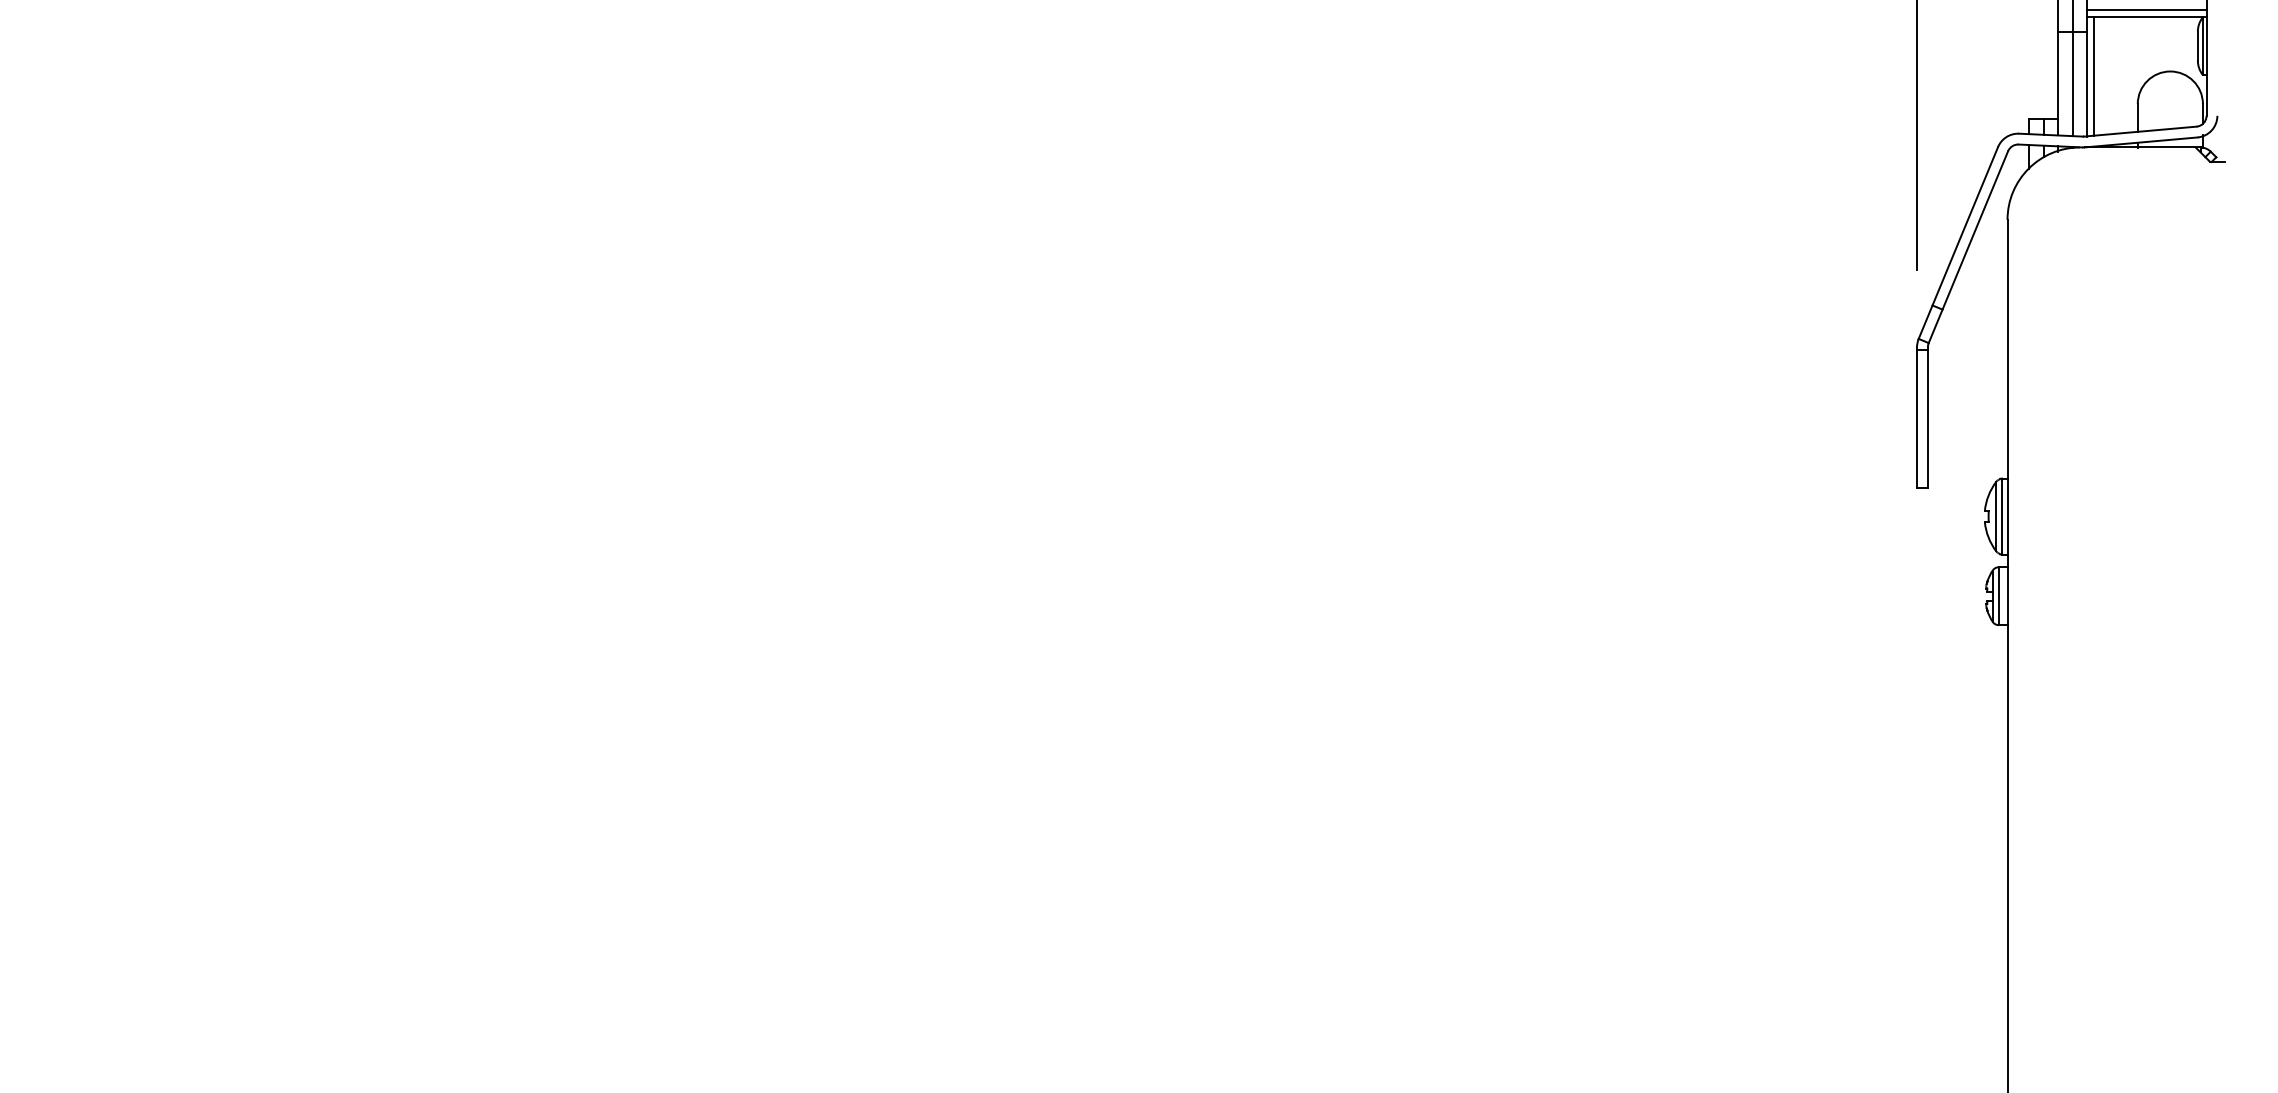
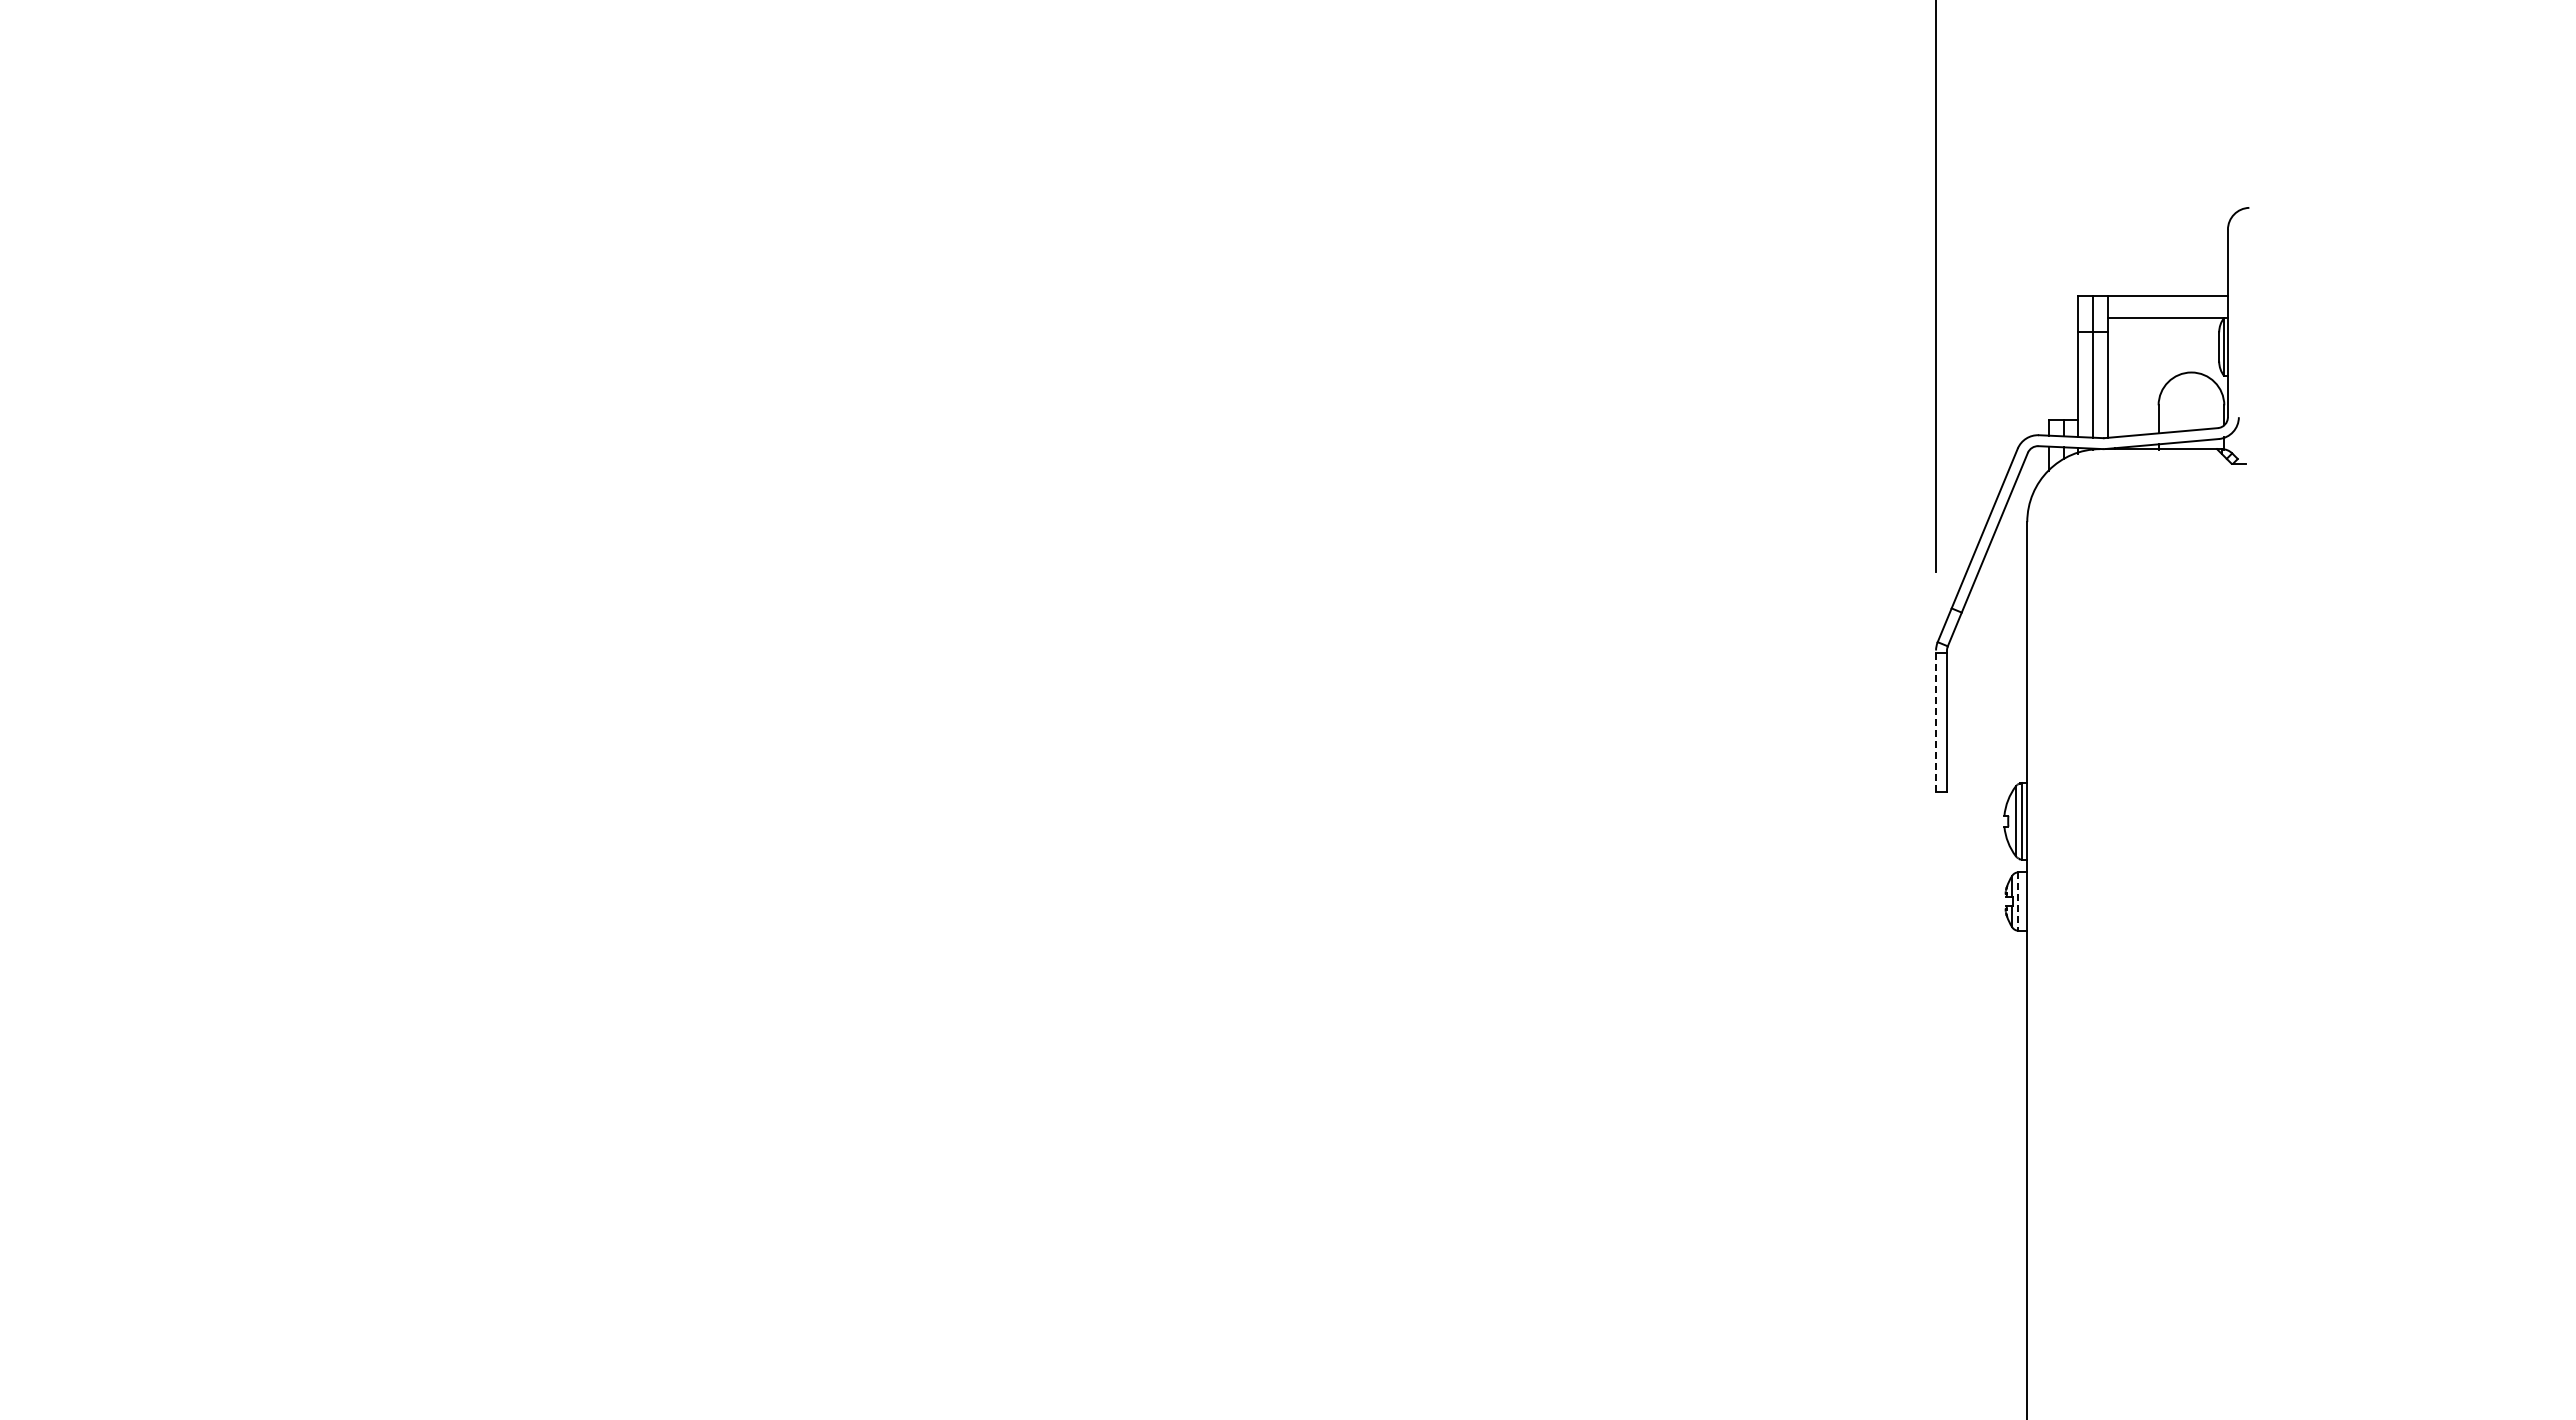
line: (2146, 9) -> (2167, 310), removed
line: (2094, 76) -> (2114, 377), removed
line: (1917, 417) -> (1936, 721), solid -> dashed
line: (1998, 597) -> (2018, 902), solid -> dashed

